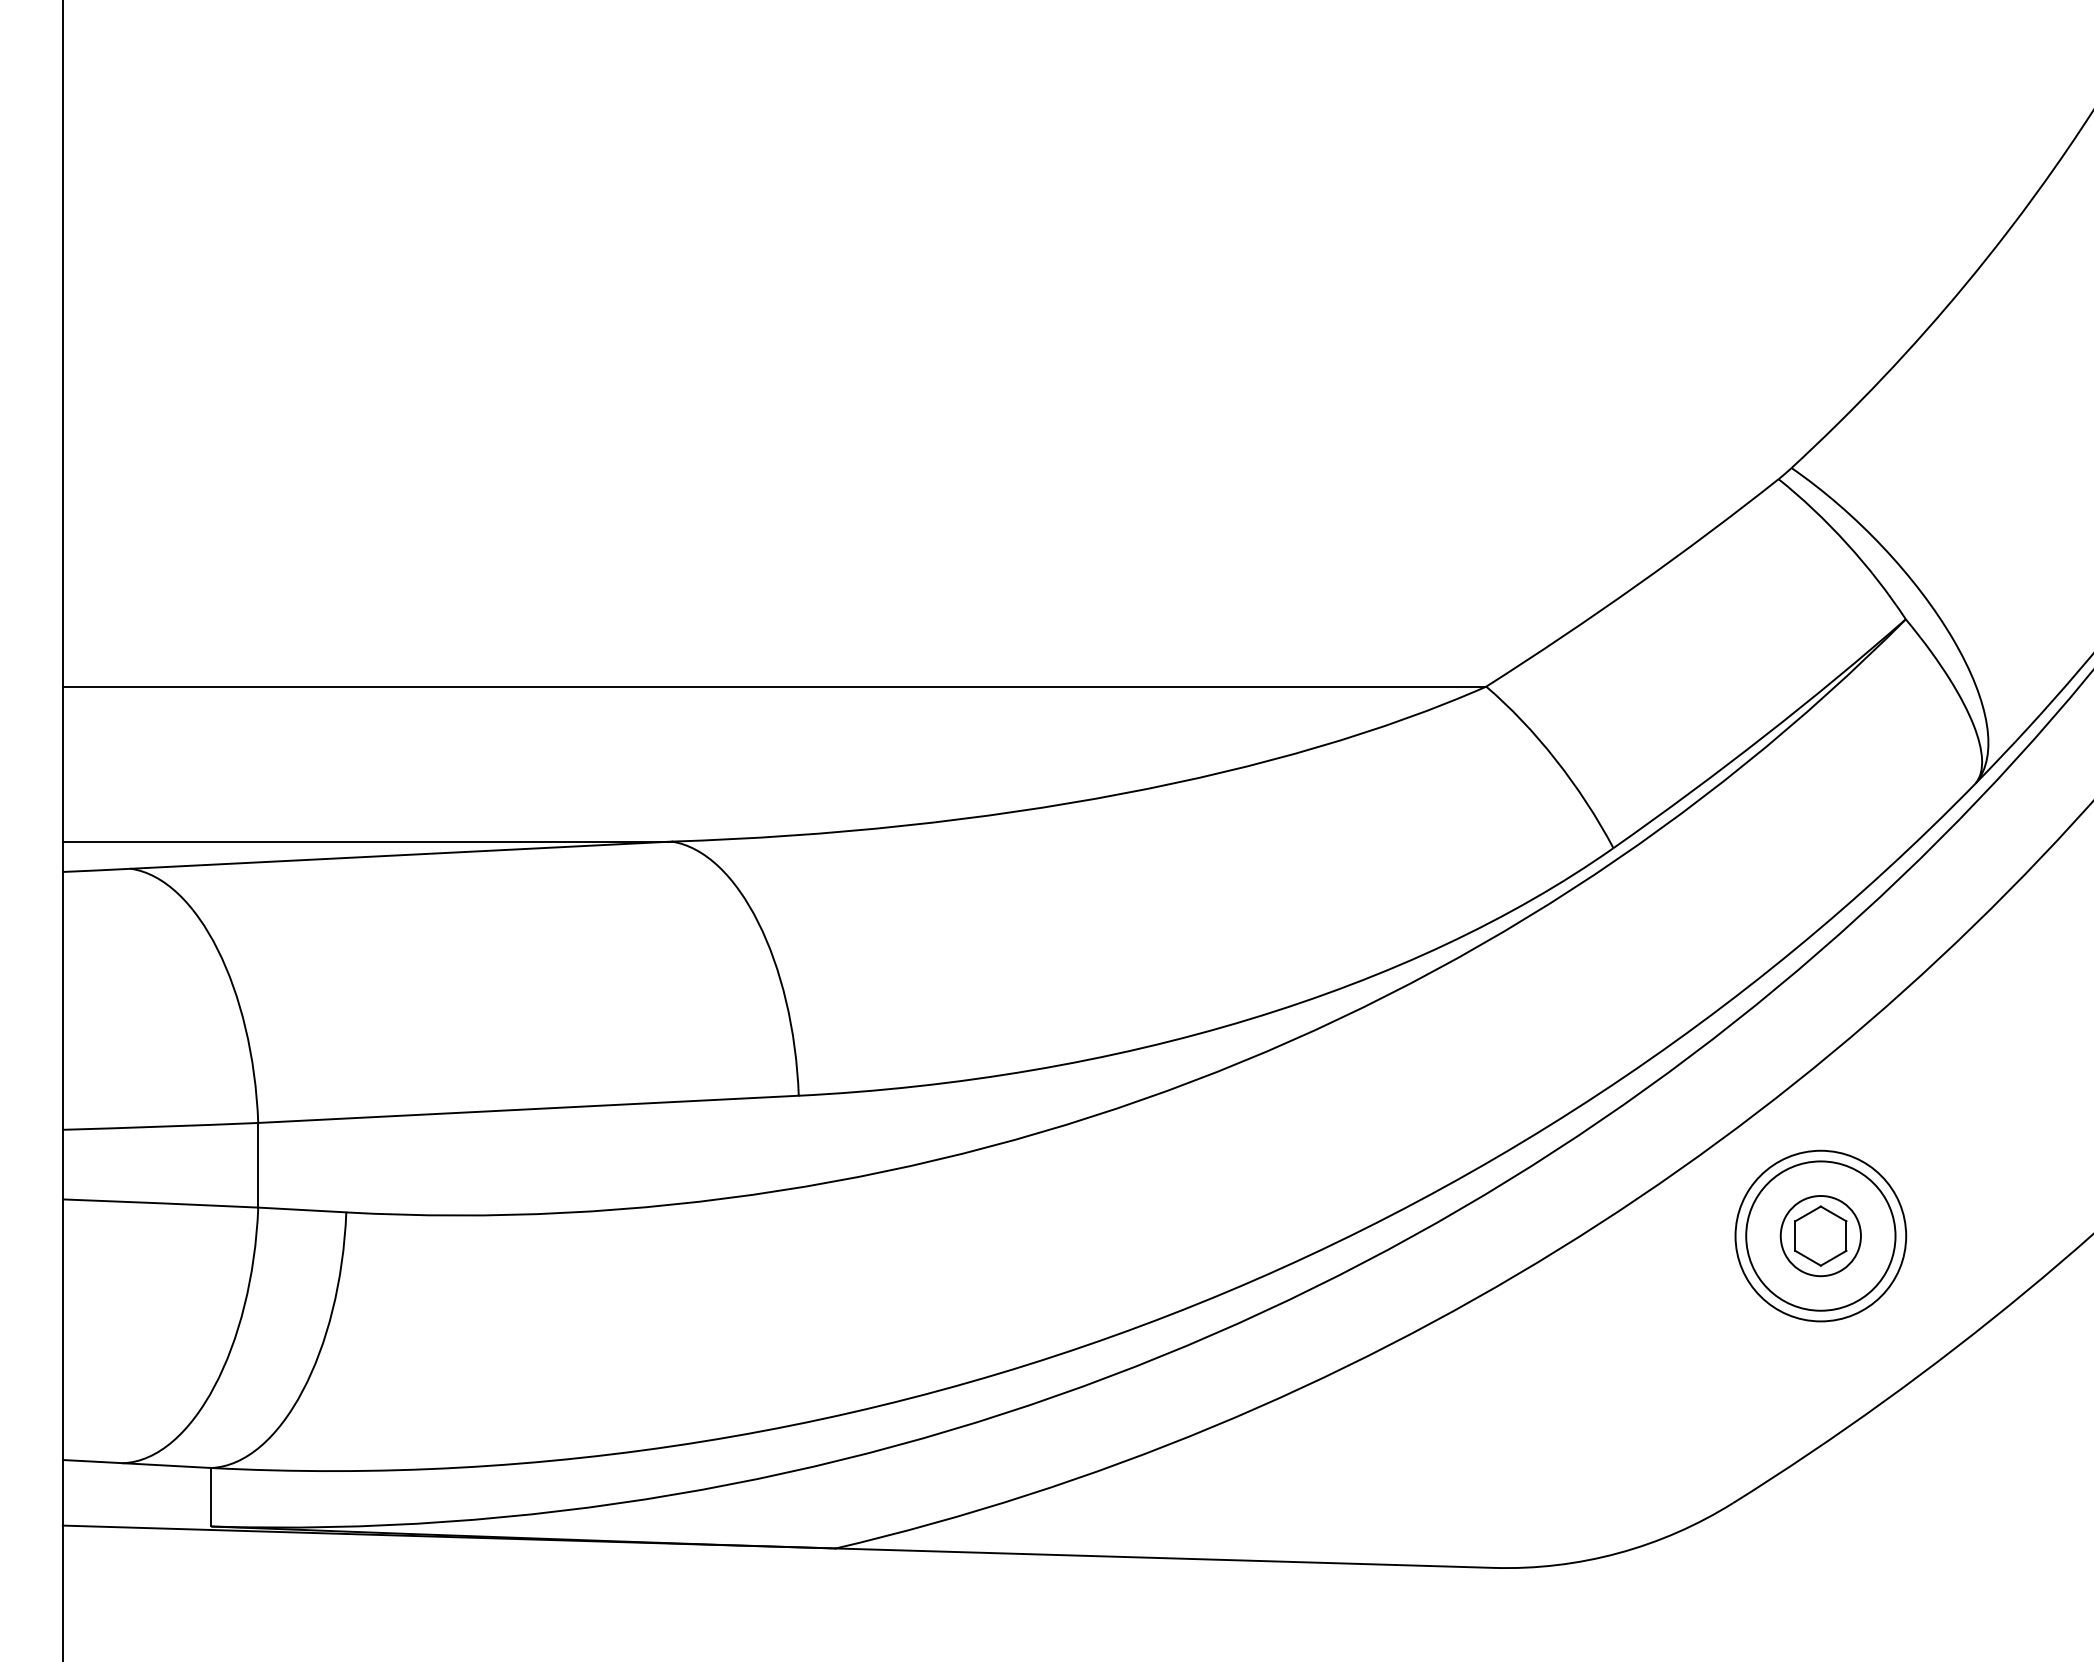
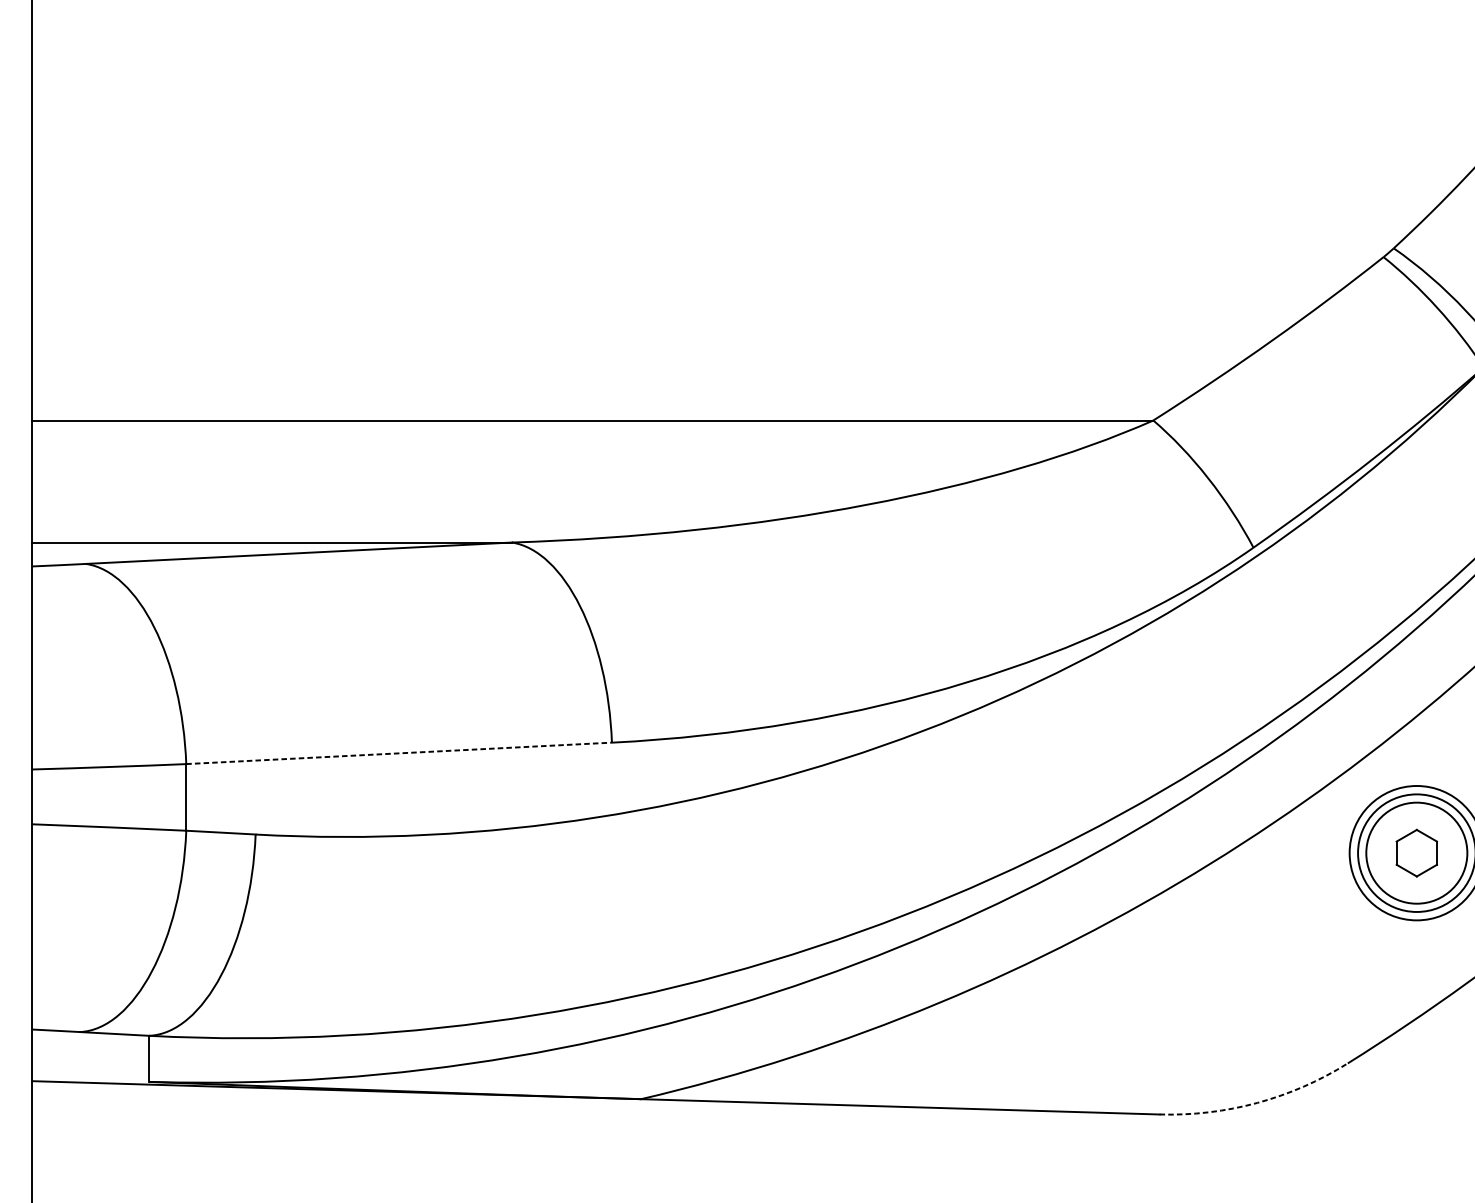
line: (528, 1109) -> (399, 753), solid -> dashed
circle: (1820, 1235) -> (1416, 852), size x1.6
arc: (1618, 1553) -> (1257, 1103), solid -> dashed

